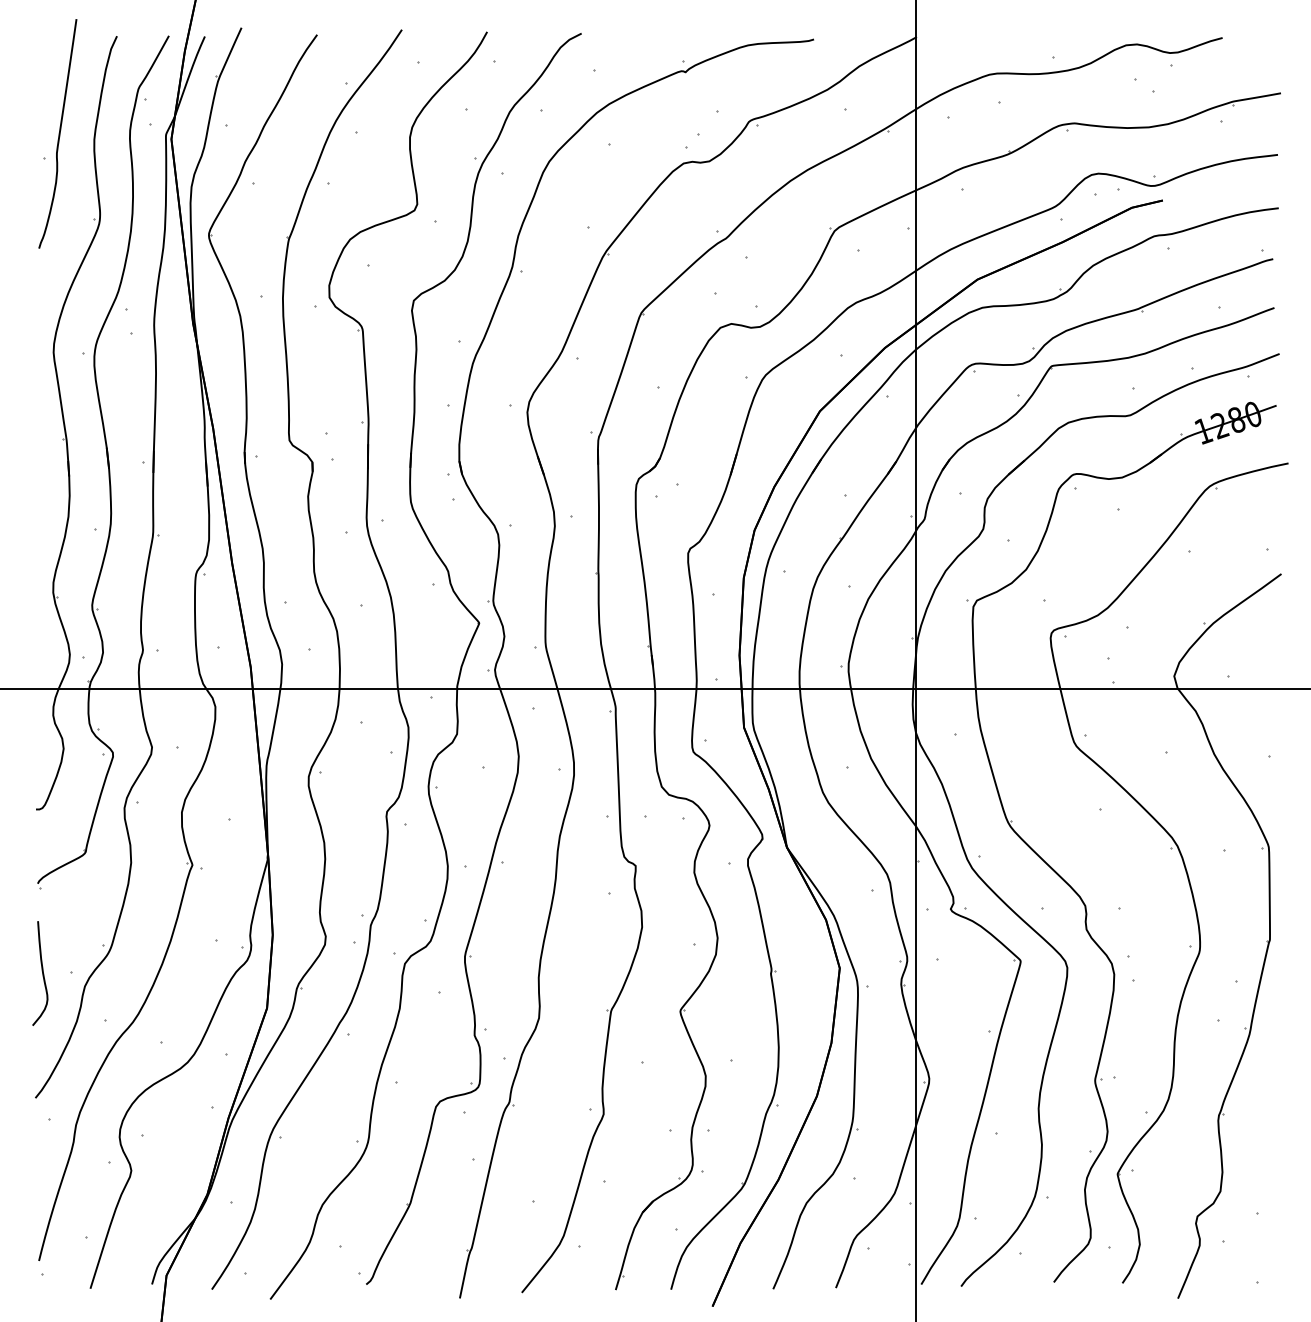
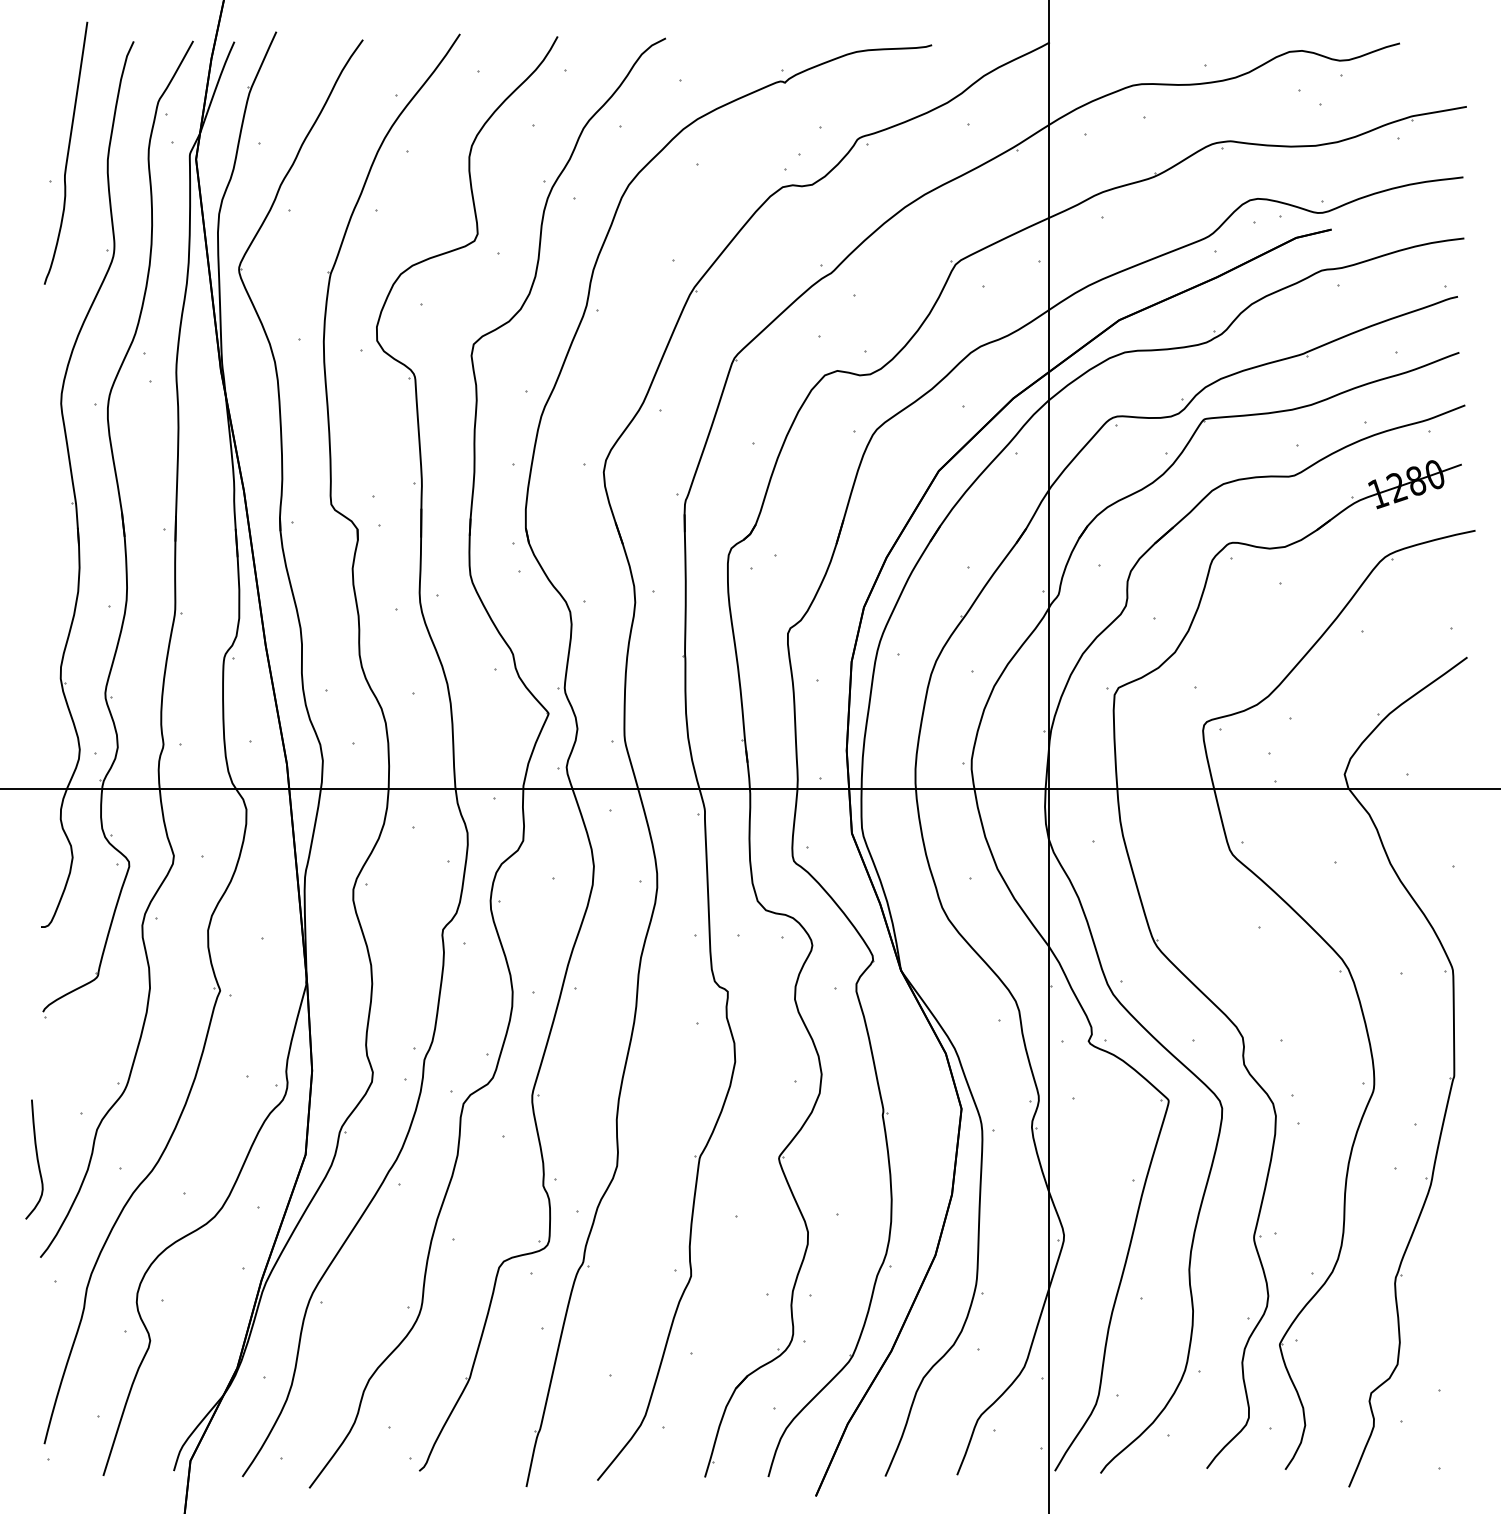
curve: (42, 973) -> (36, 1159), moved

